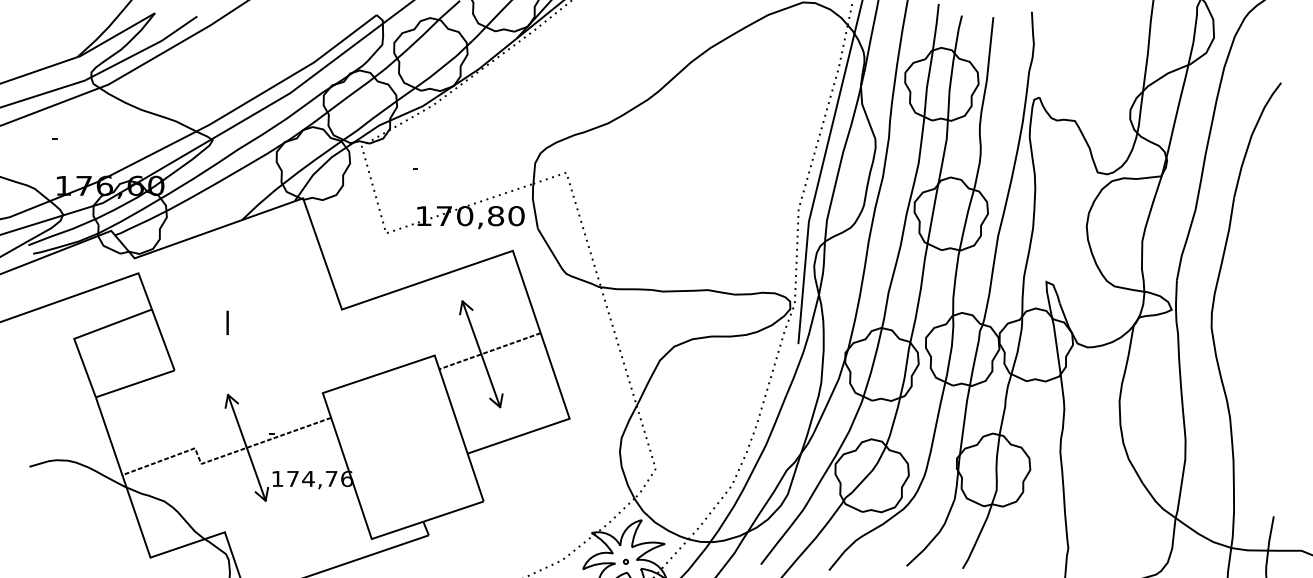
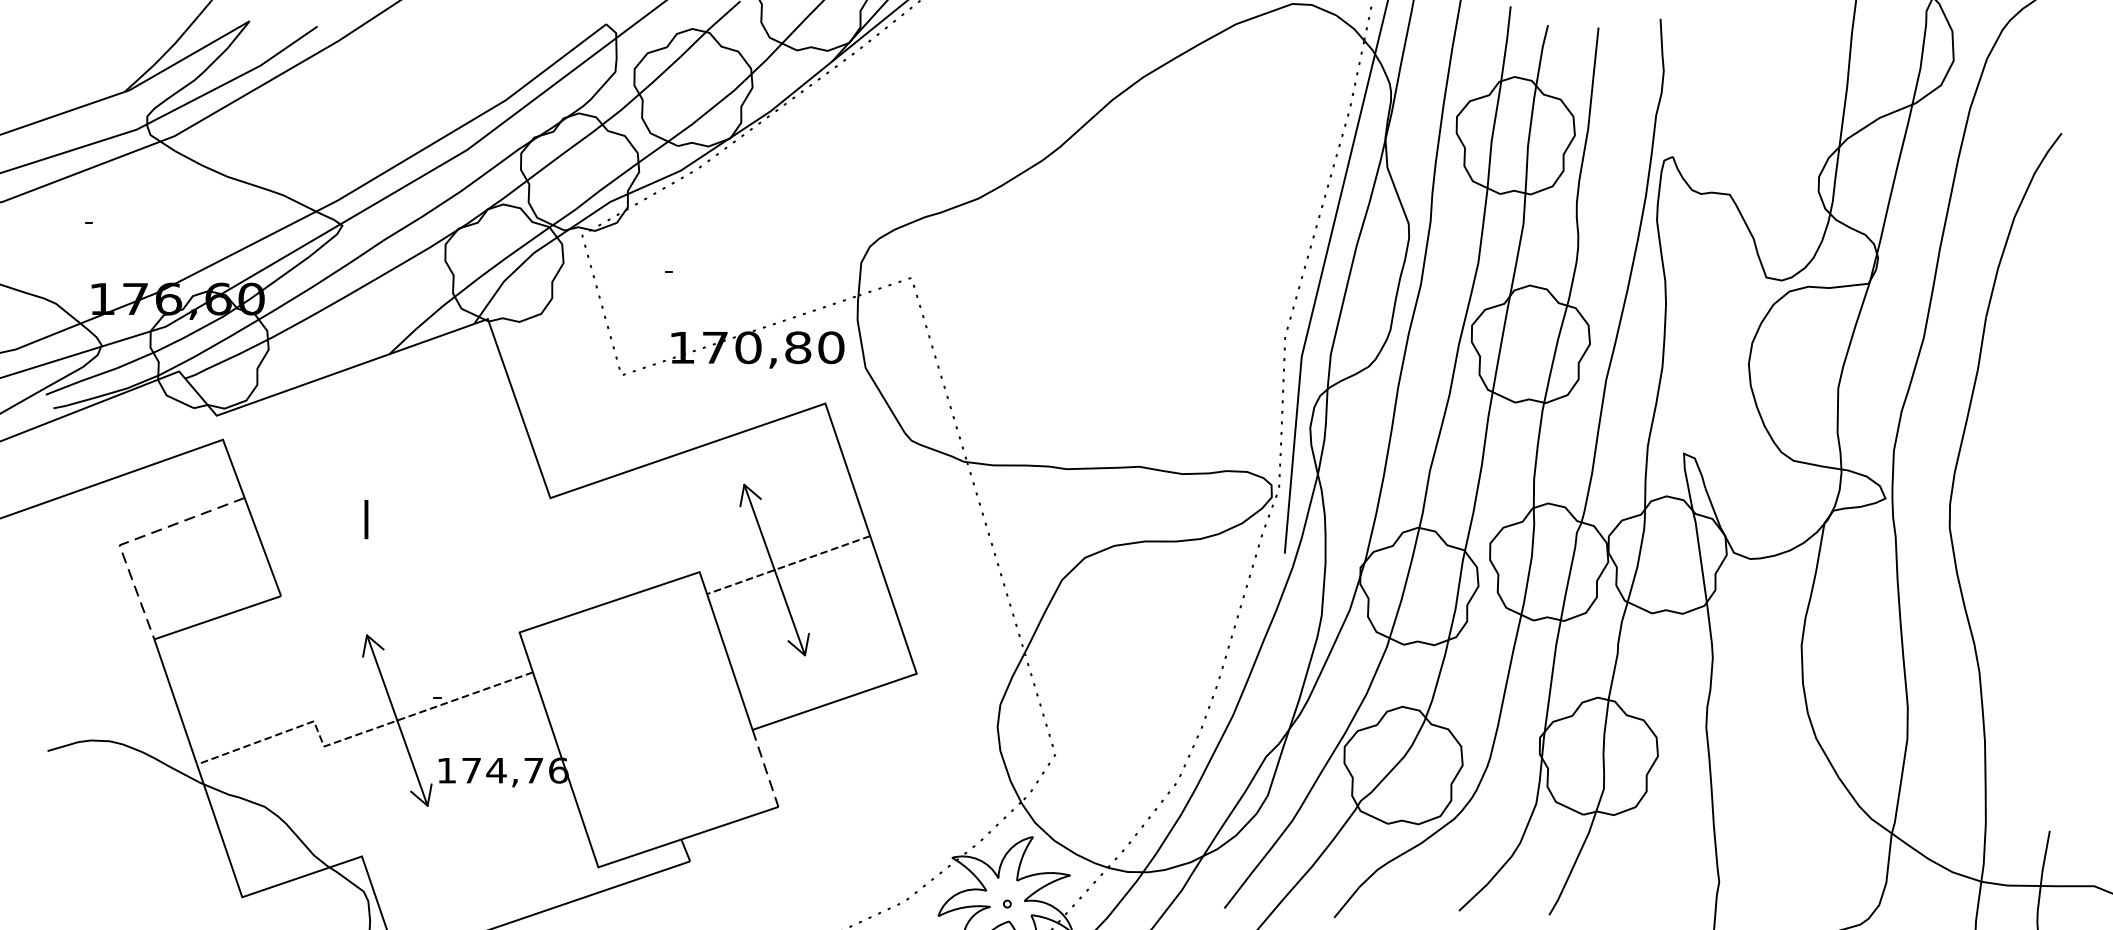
line: (83, 335) -> (134, 539), solid -> dashed
line: (475, 478) -> (765, 769), solid -> dashed

